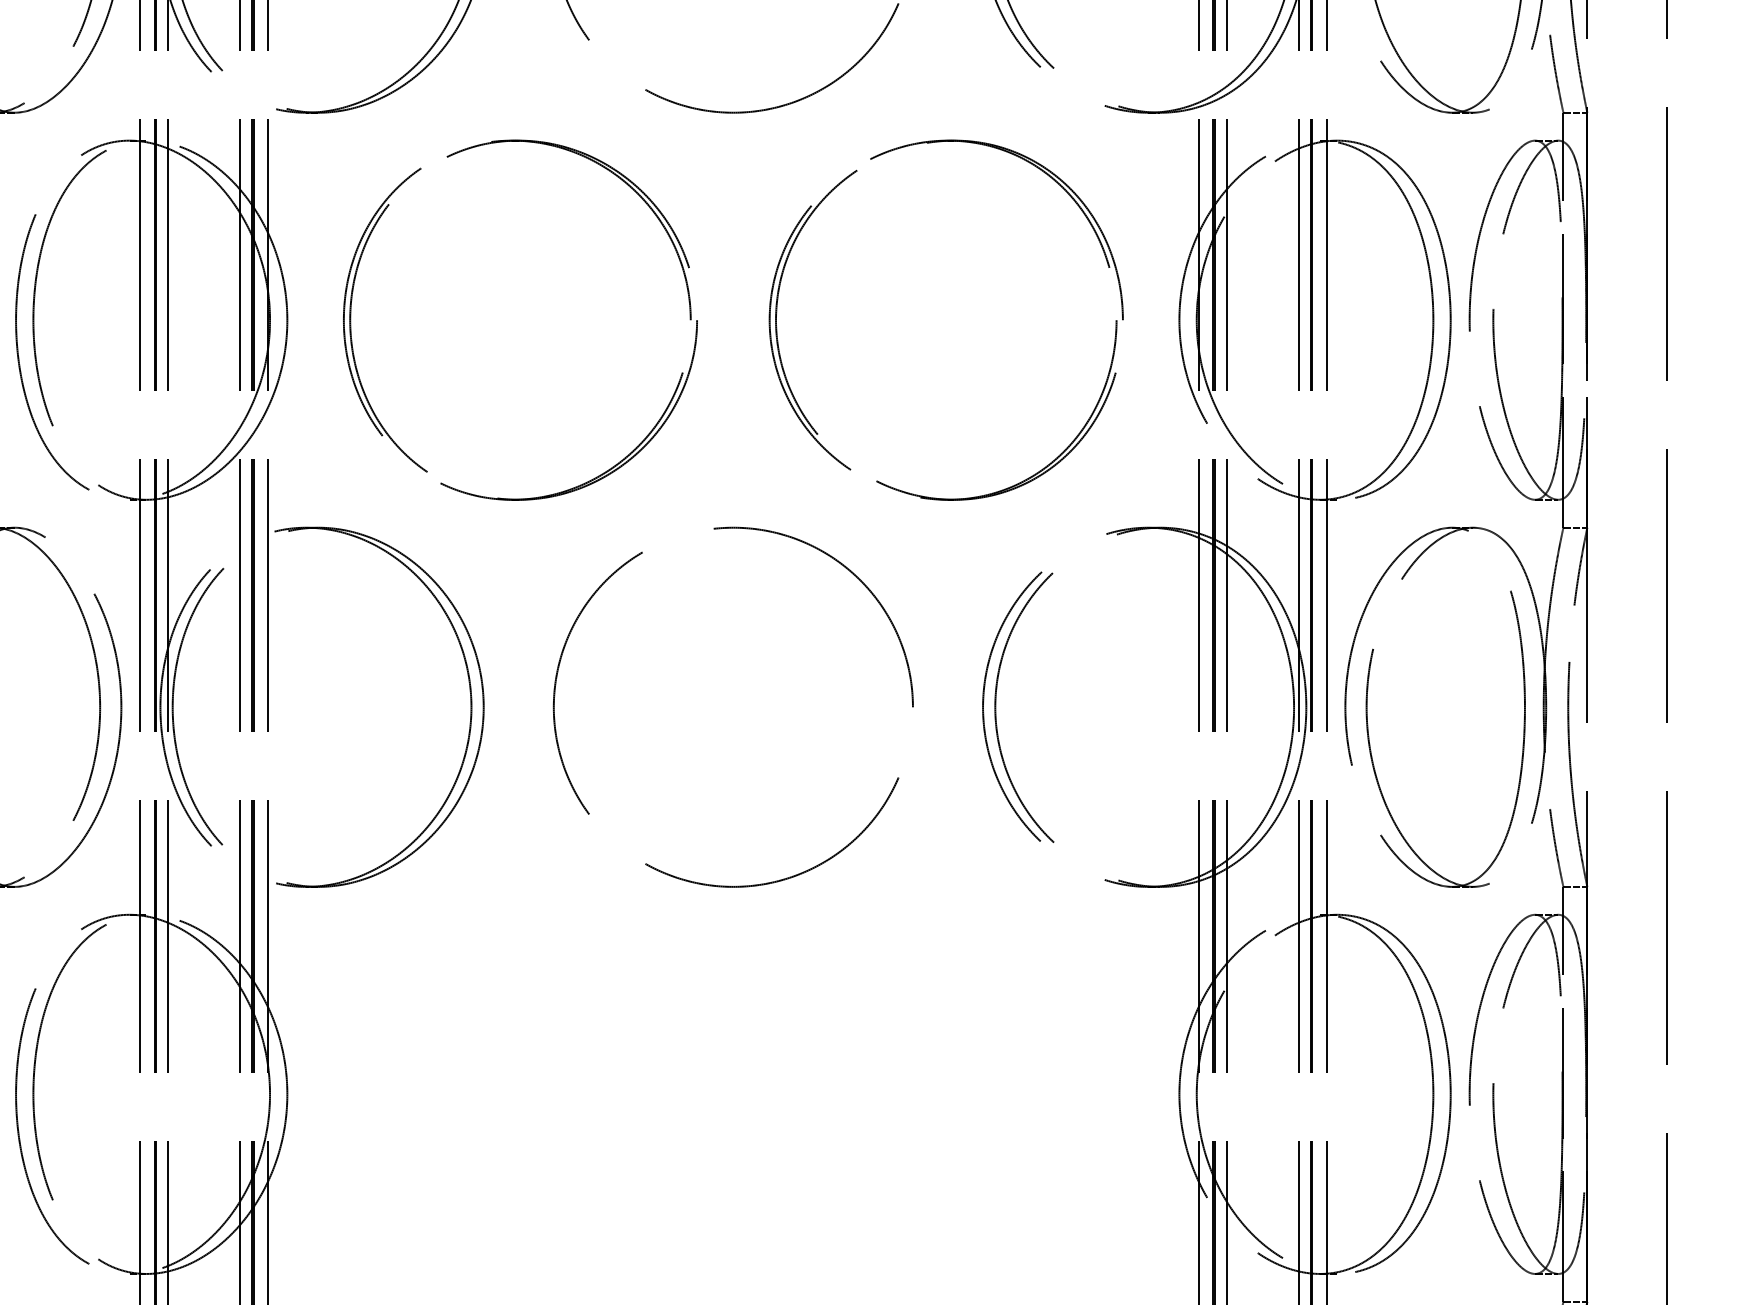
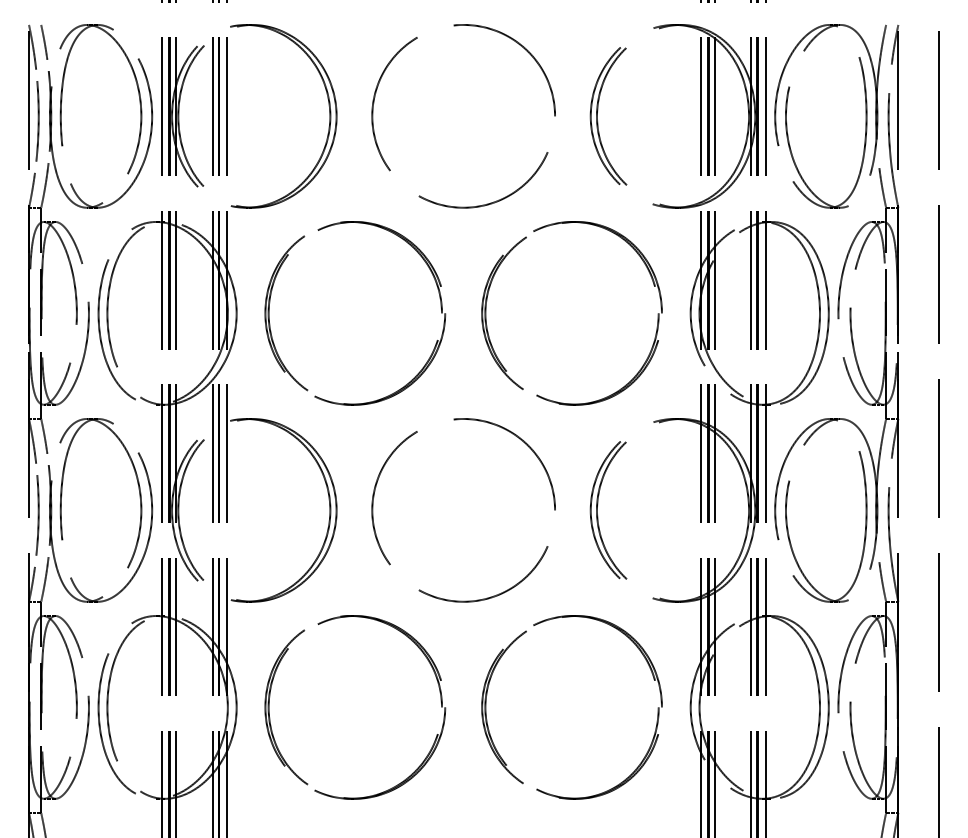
part: (780, 1070) -> (487, 695), added
part: (687, 1082) -> (440, 701), added

